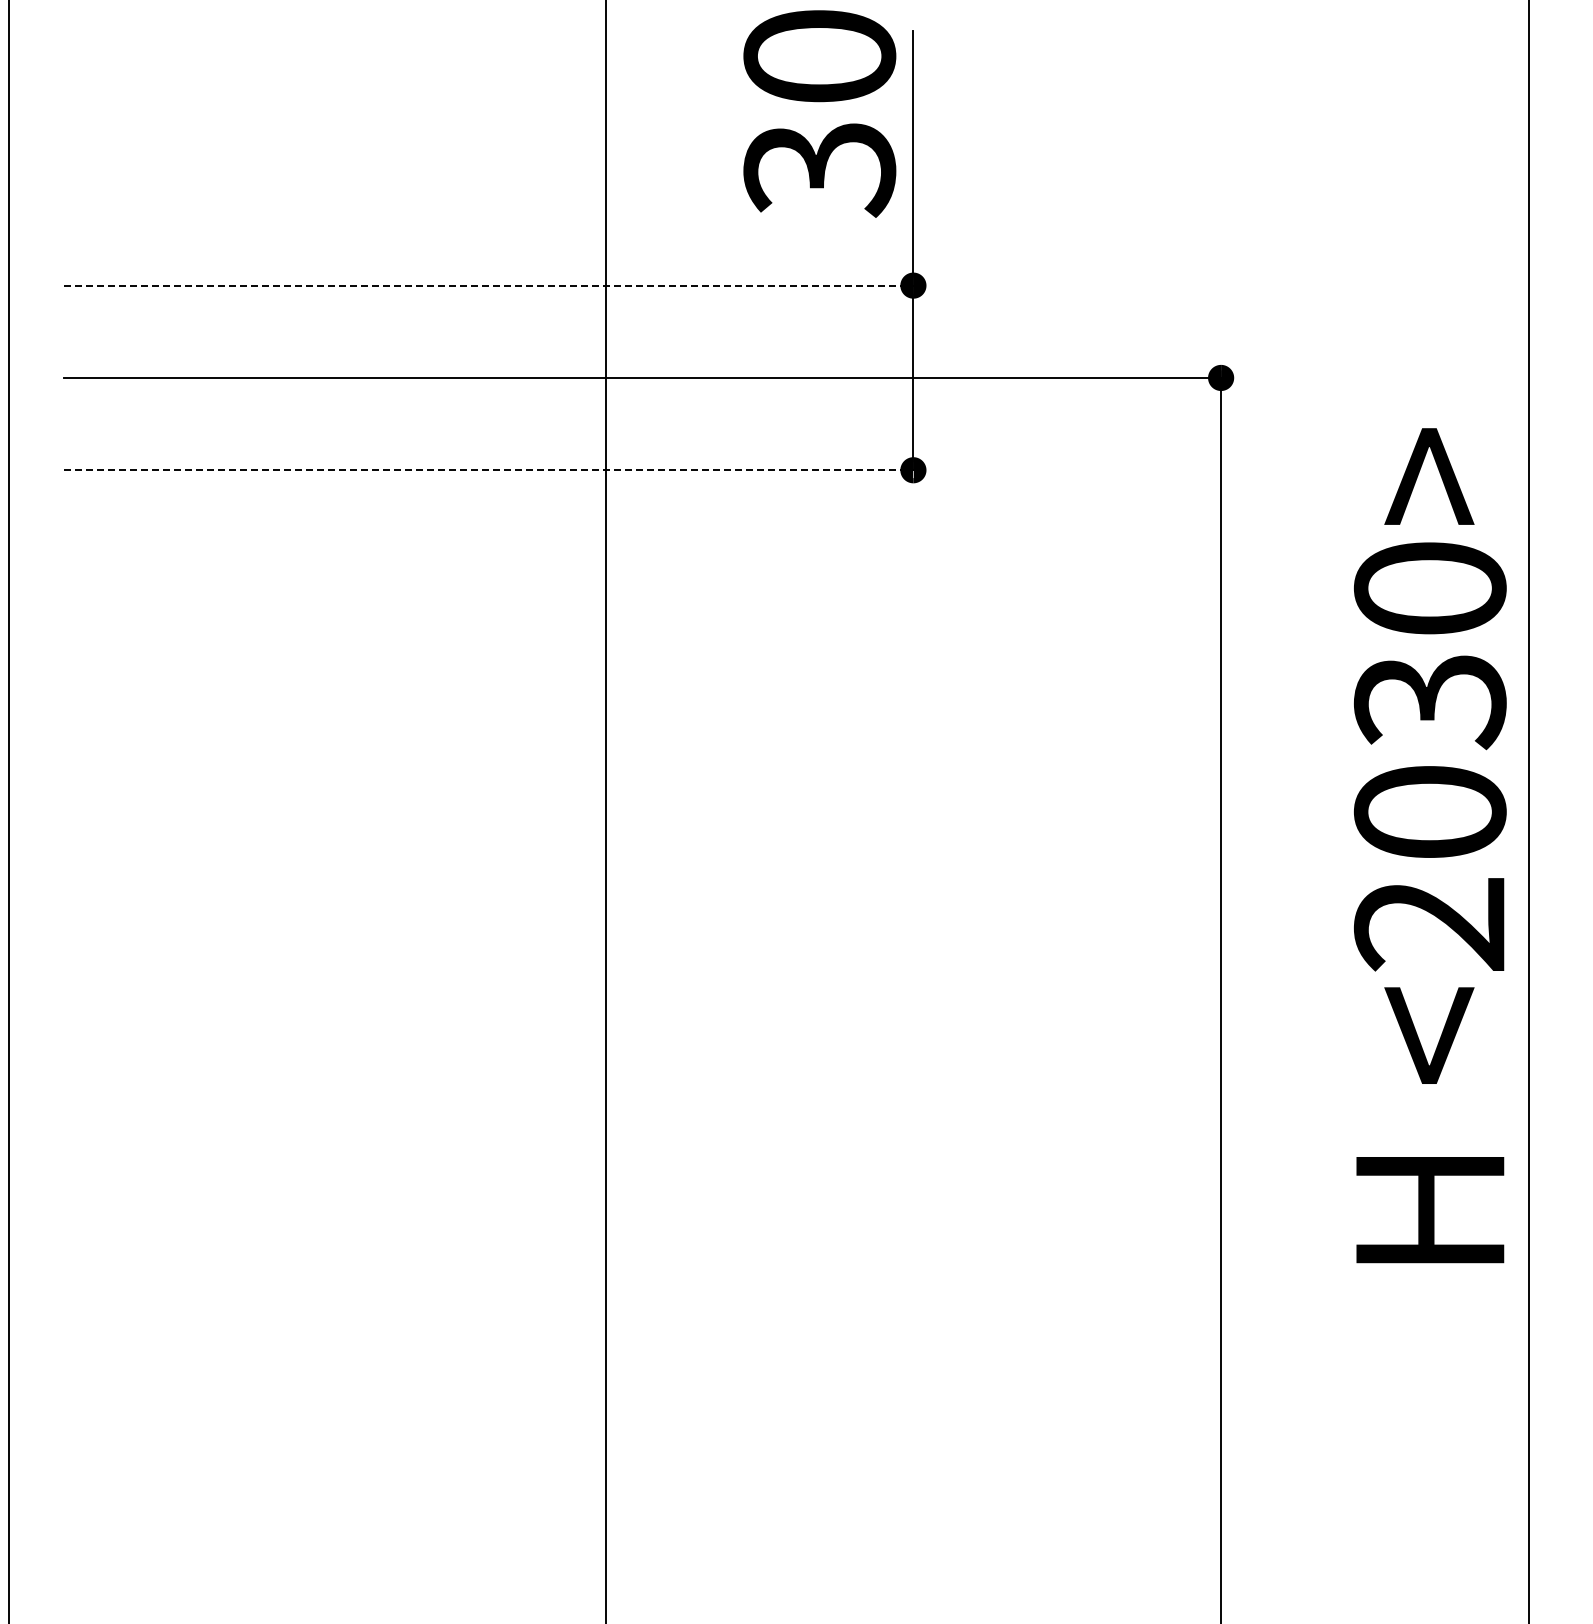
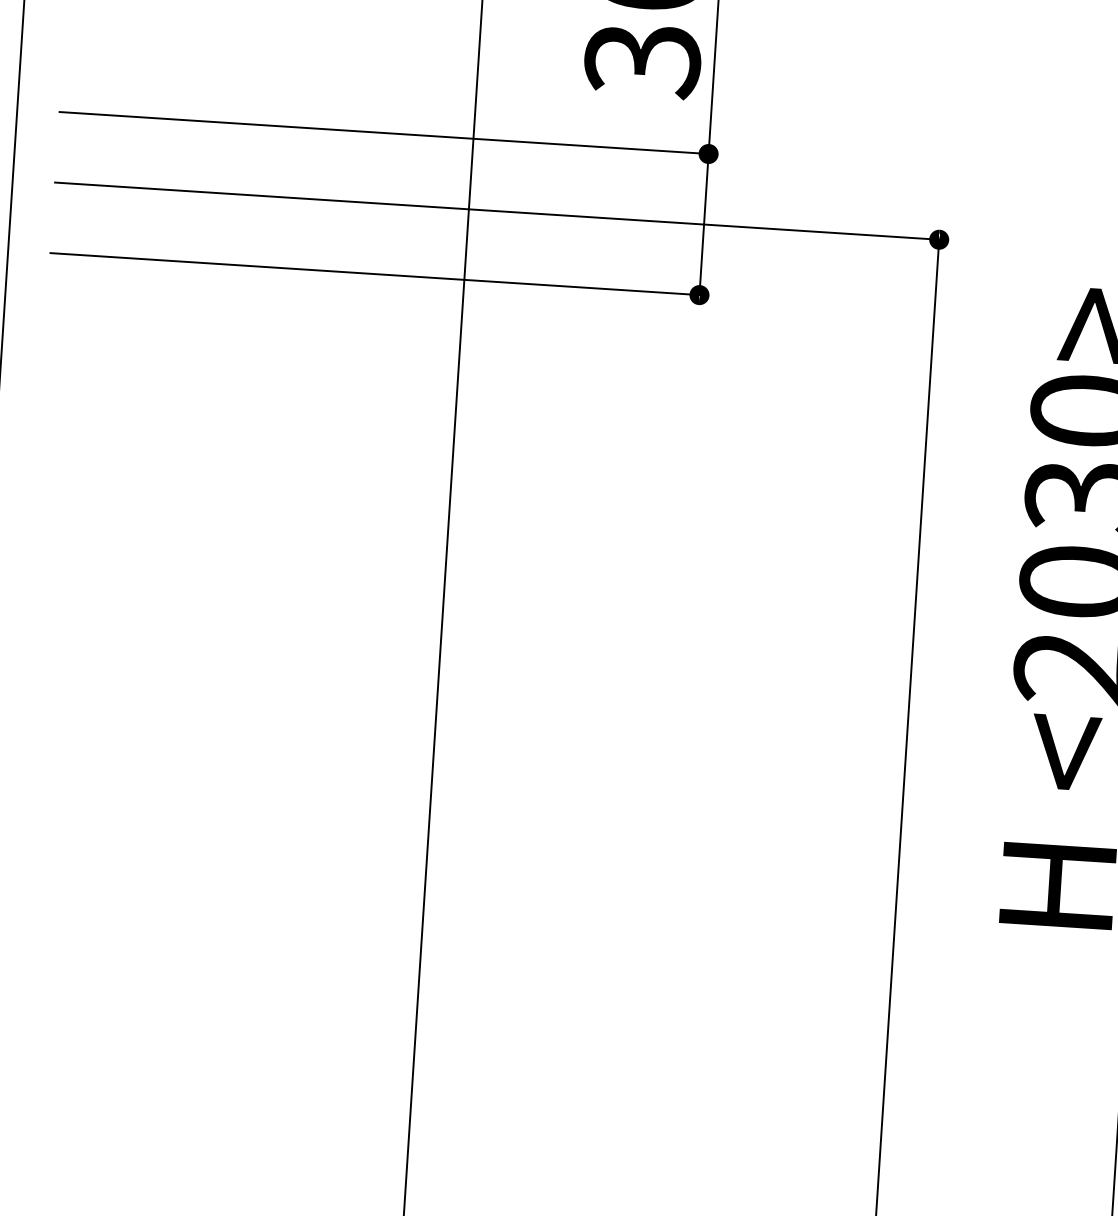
line: (491, 285) -> (386, 133), dashed -> solid
line: (491, 470) -> (377, 274), dashed -> solid

